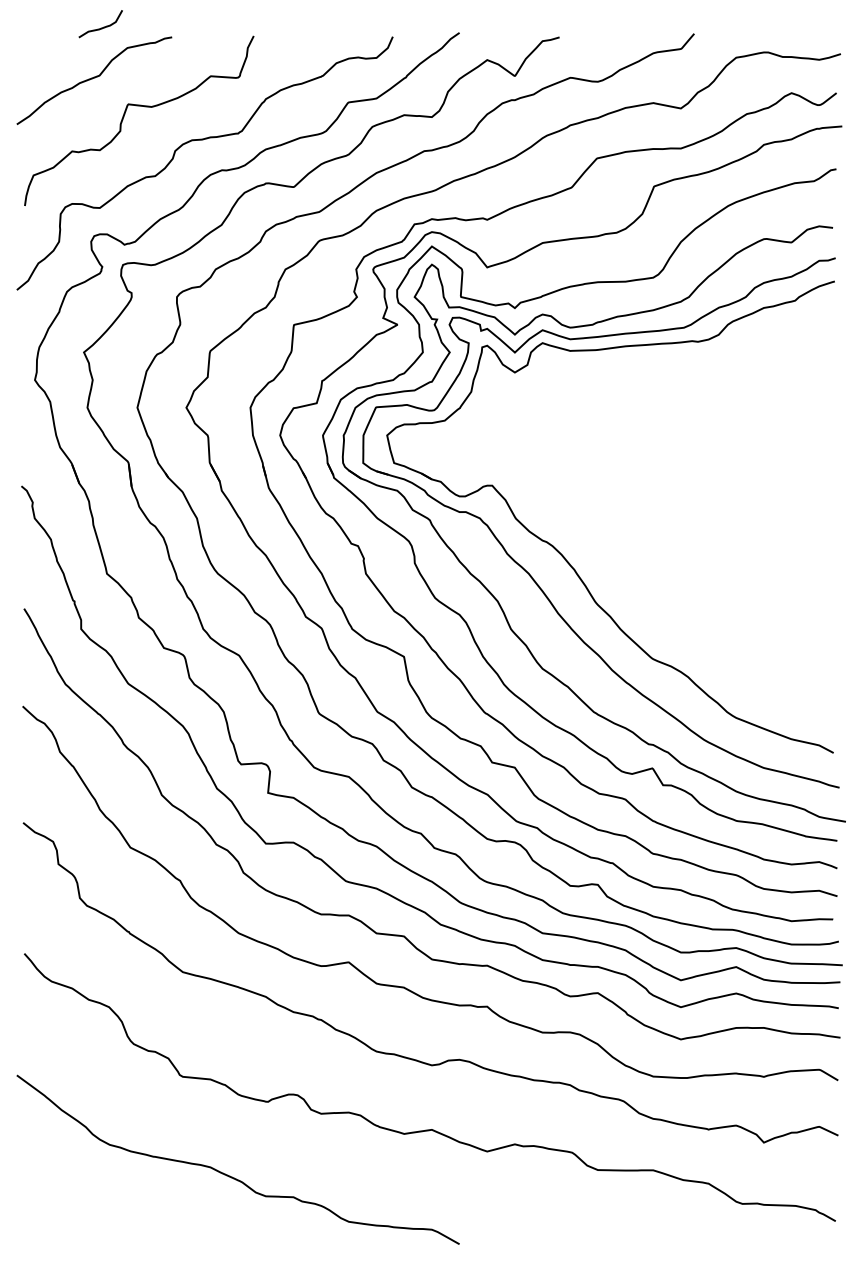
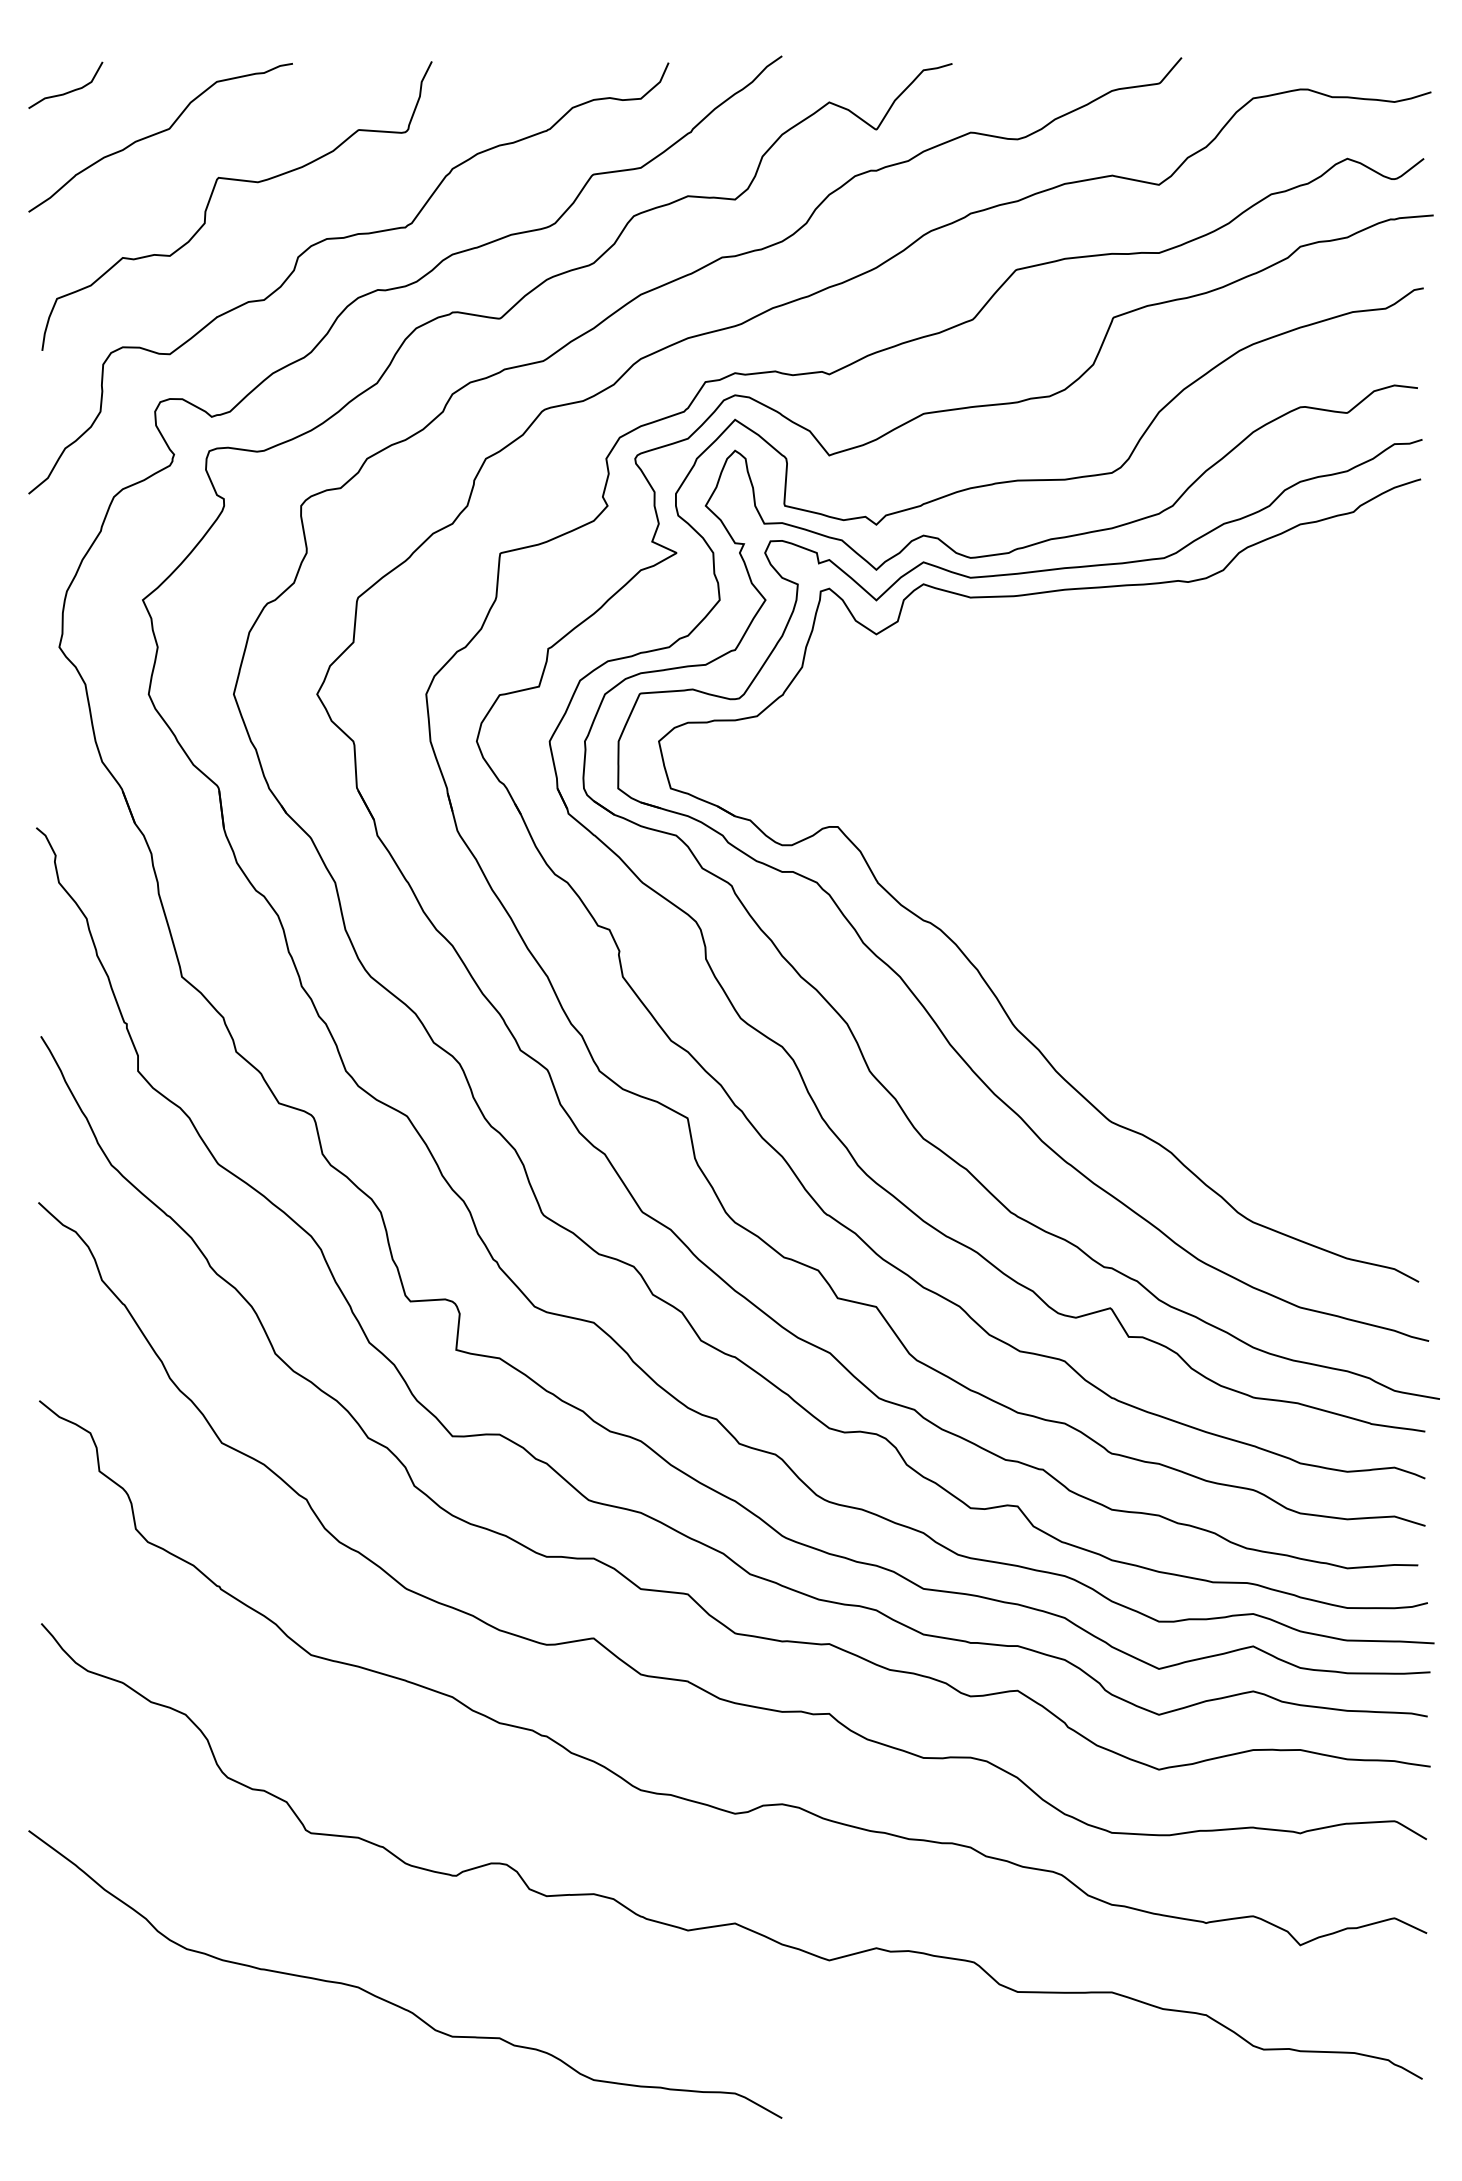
curve: (101, 27) -> (67, 91), moved

